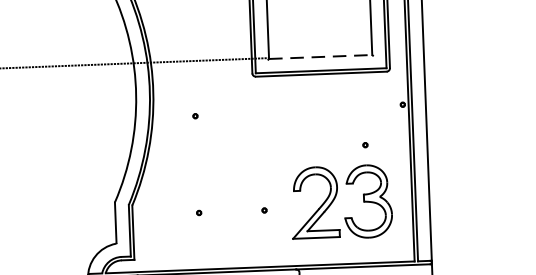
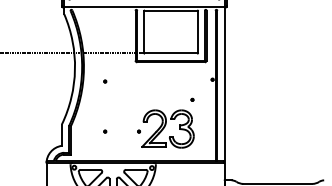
line: (321, 57) -> (171, 53), dashed -> solid
part: (340, 201) -> (167, 128), moved

